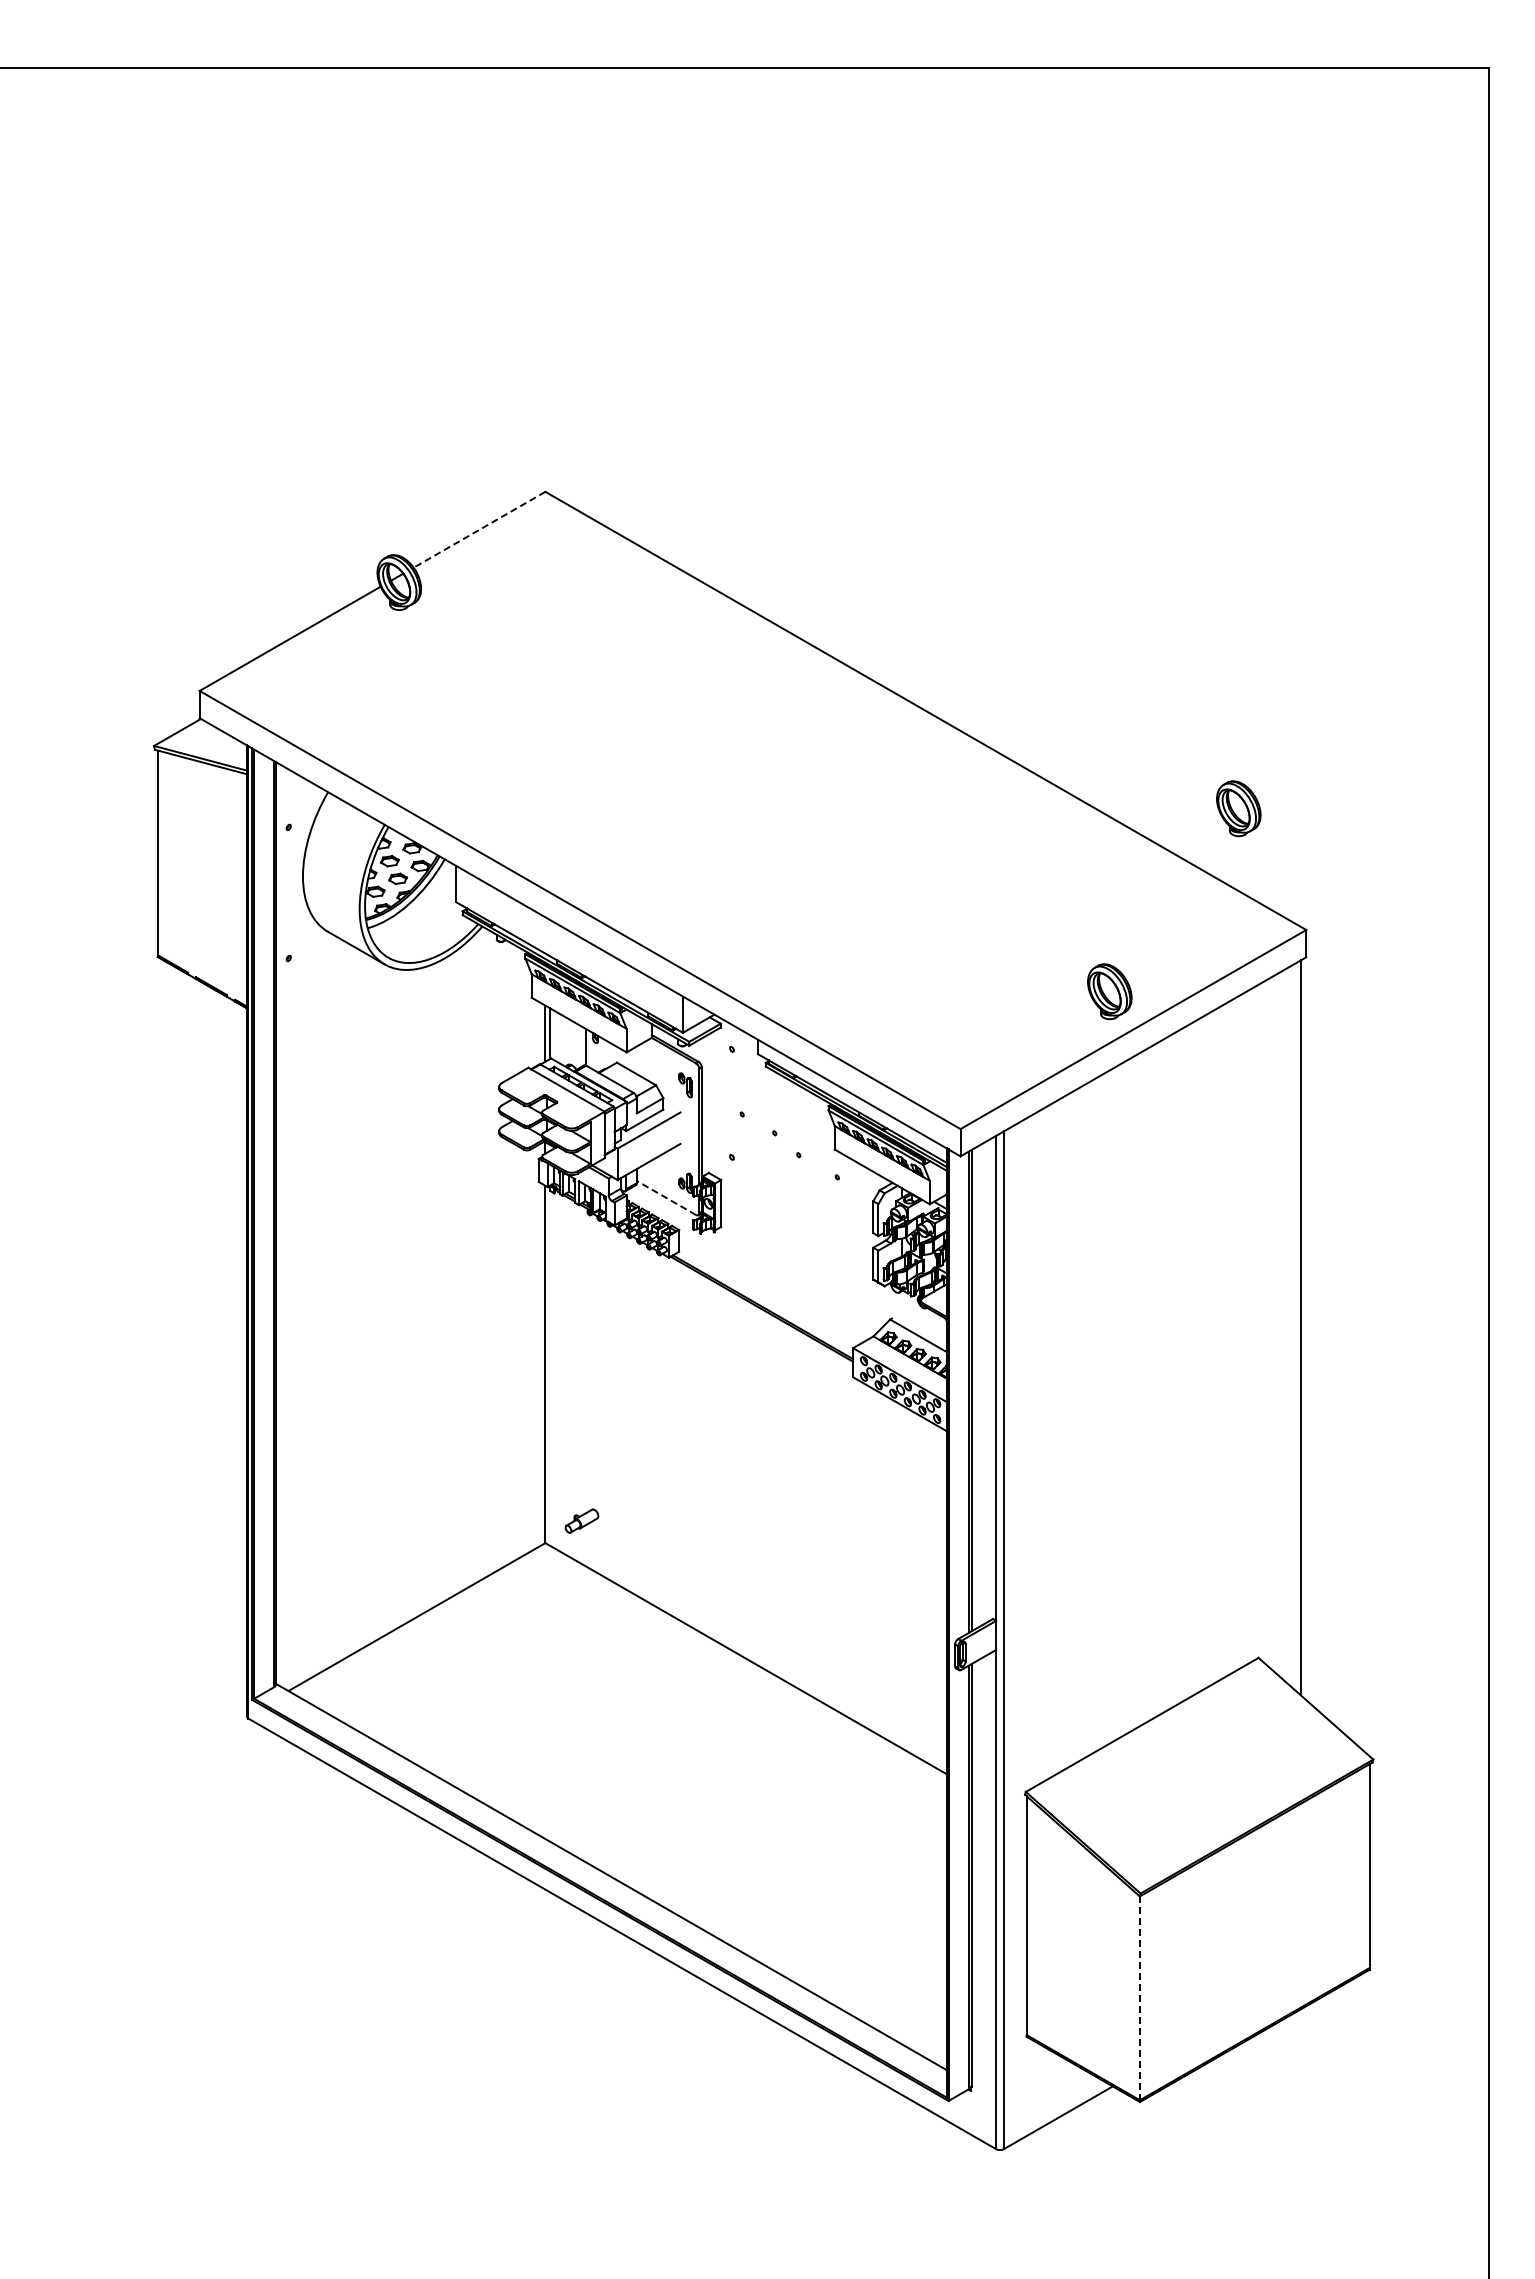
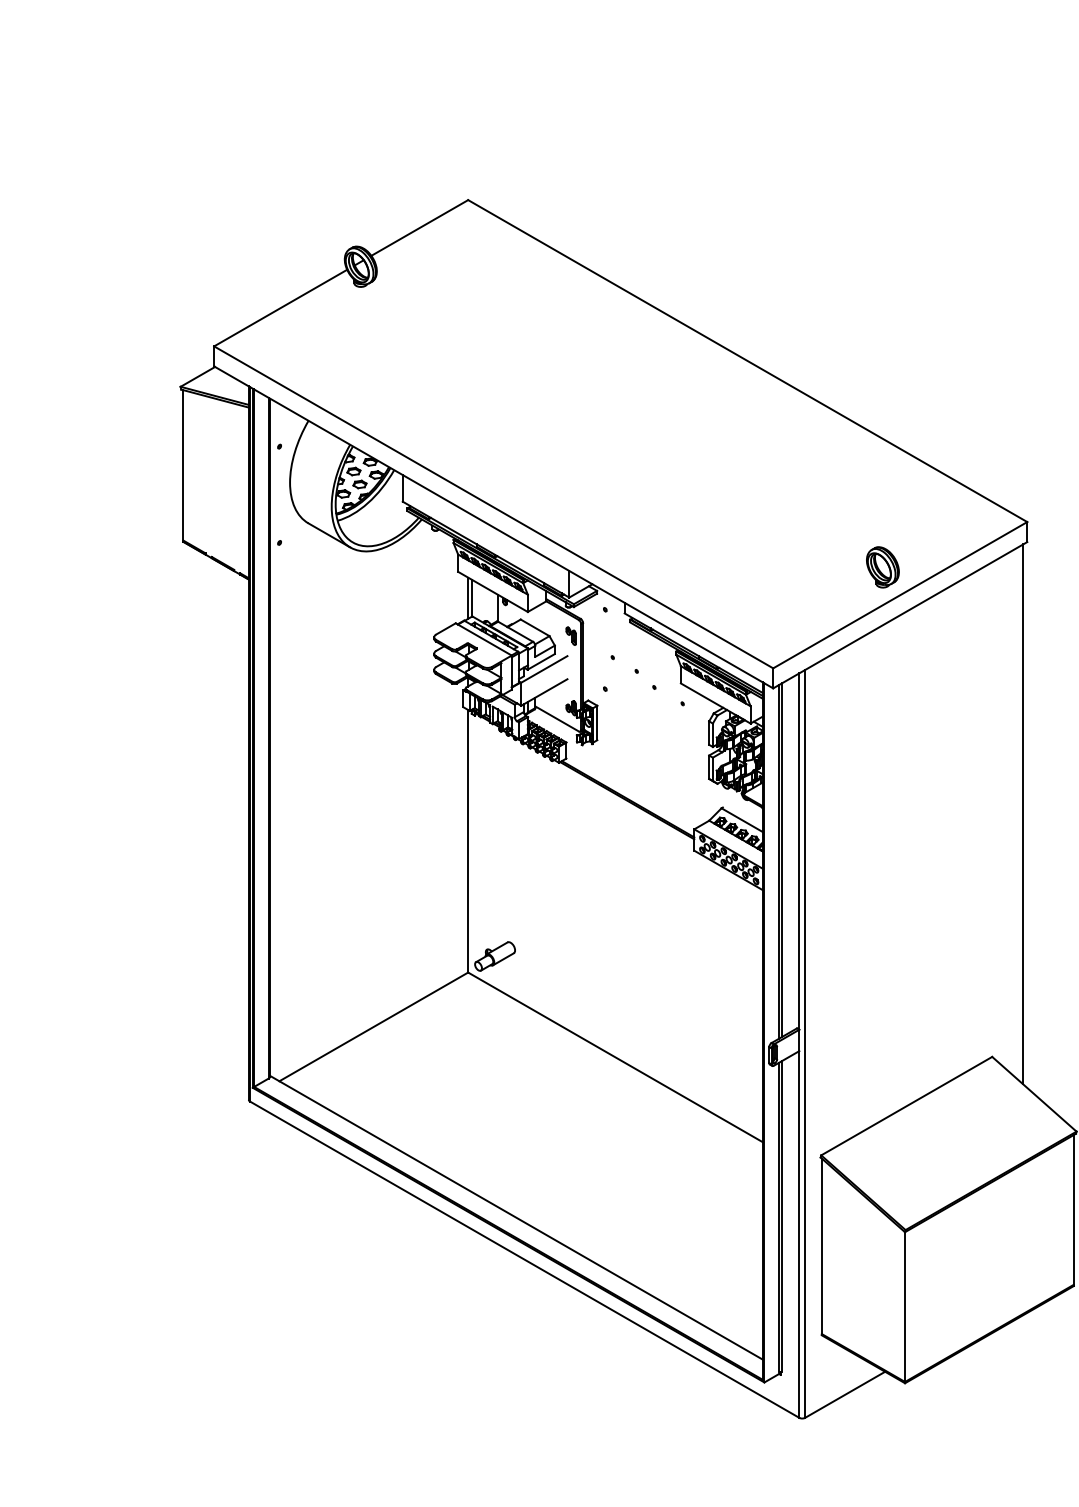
line: (479, 530) -> (419, 228), dashed -> solid
part: (1238, 808) -> (977, 432), removed
line: (666, 1197) -> (557, 718), dashed -> solid
part: (581, 1520) -> (494, 955), size x1.67
line: (1139, 1999) -> (904, 1307), dashed -> solid

